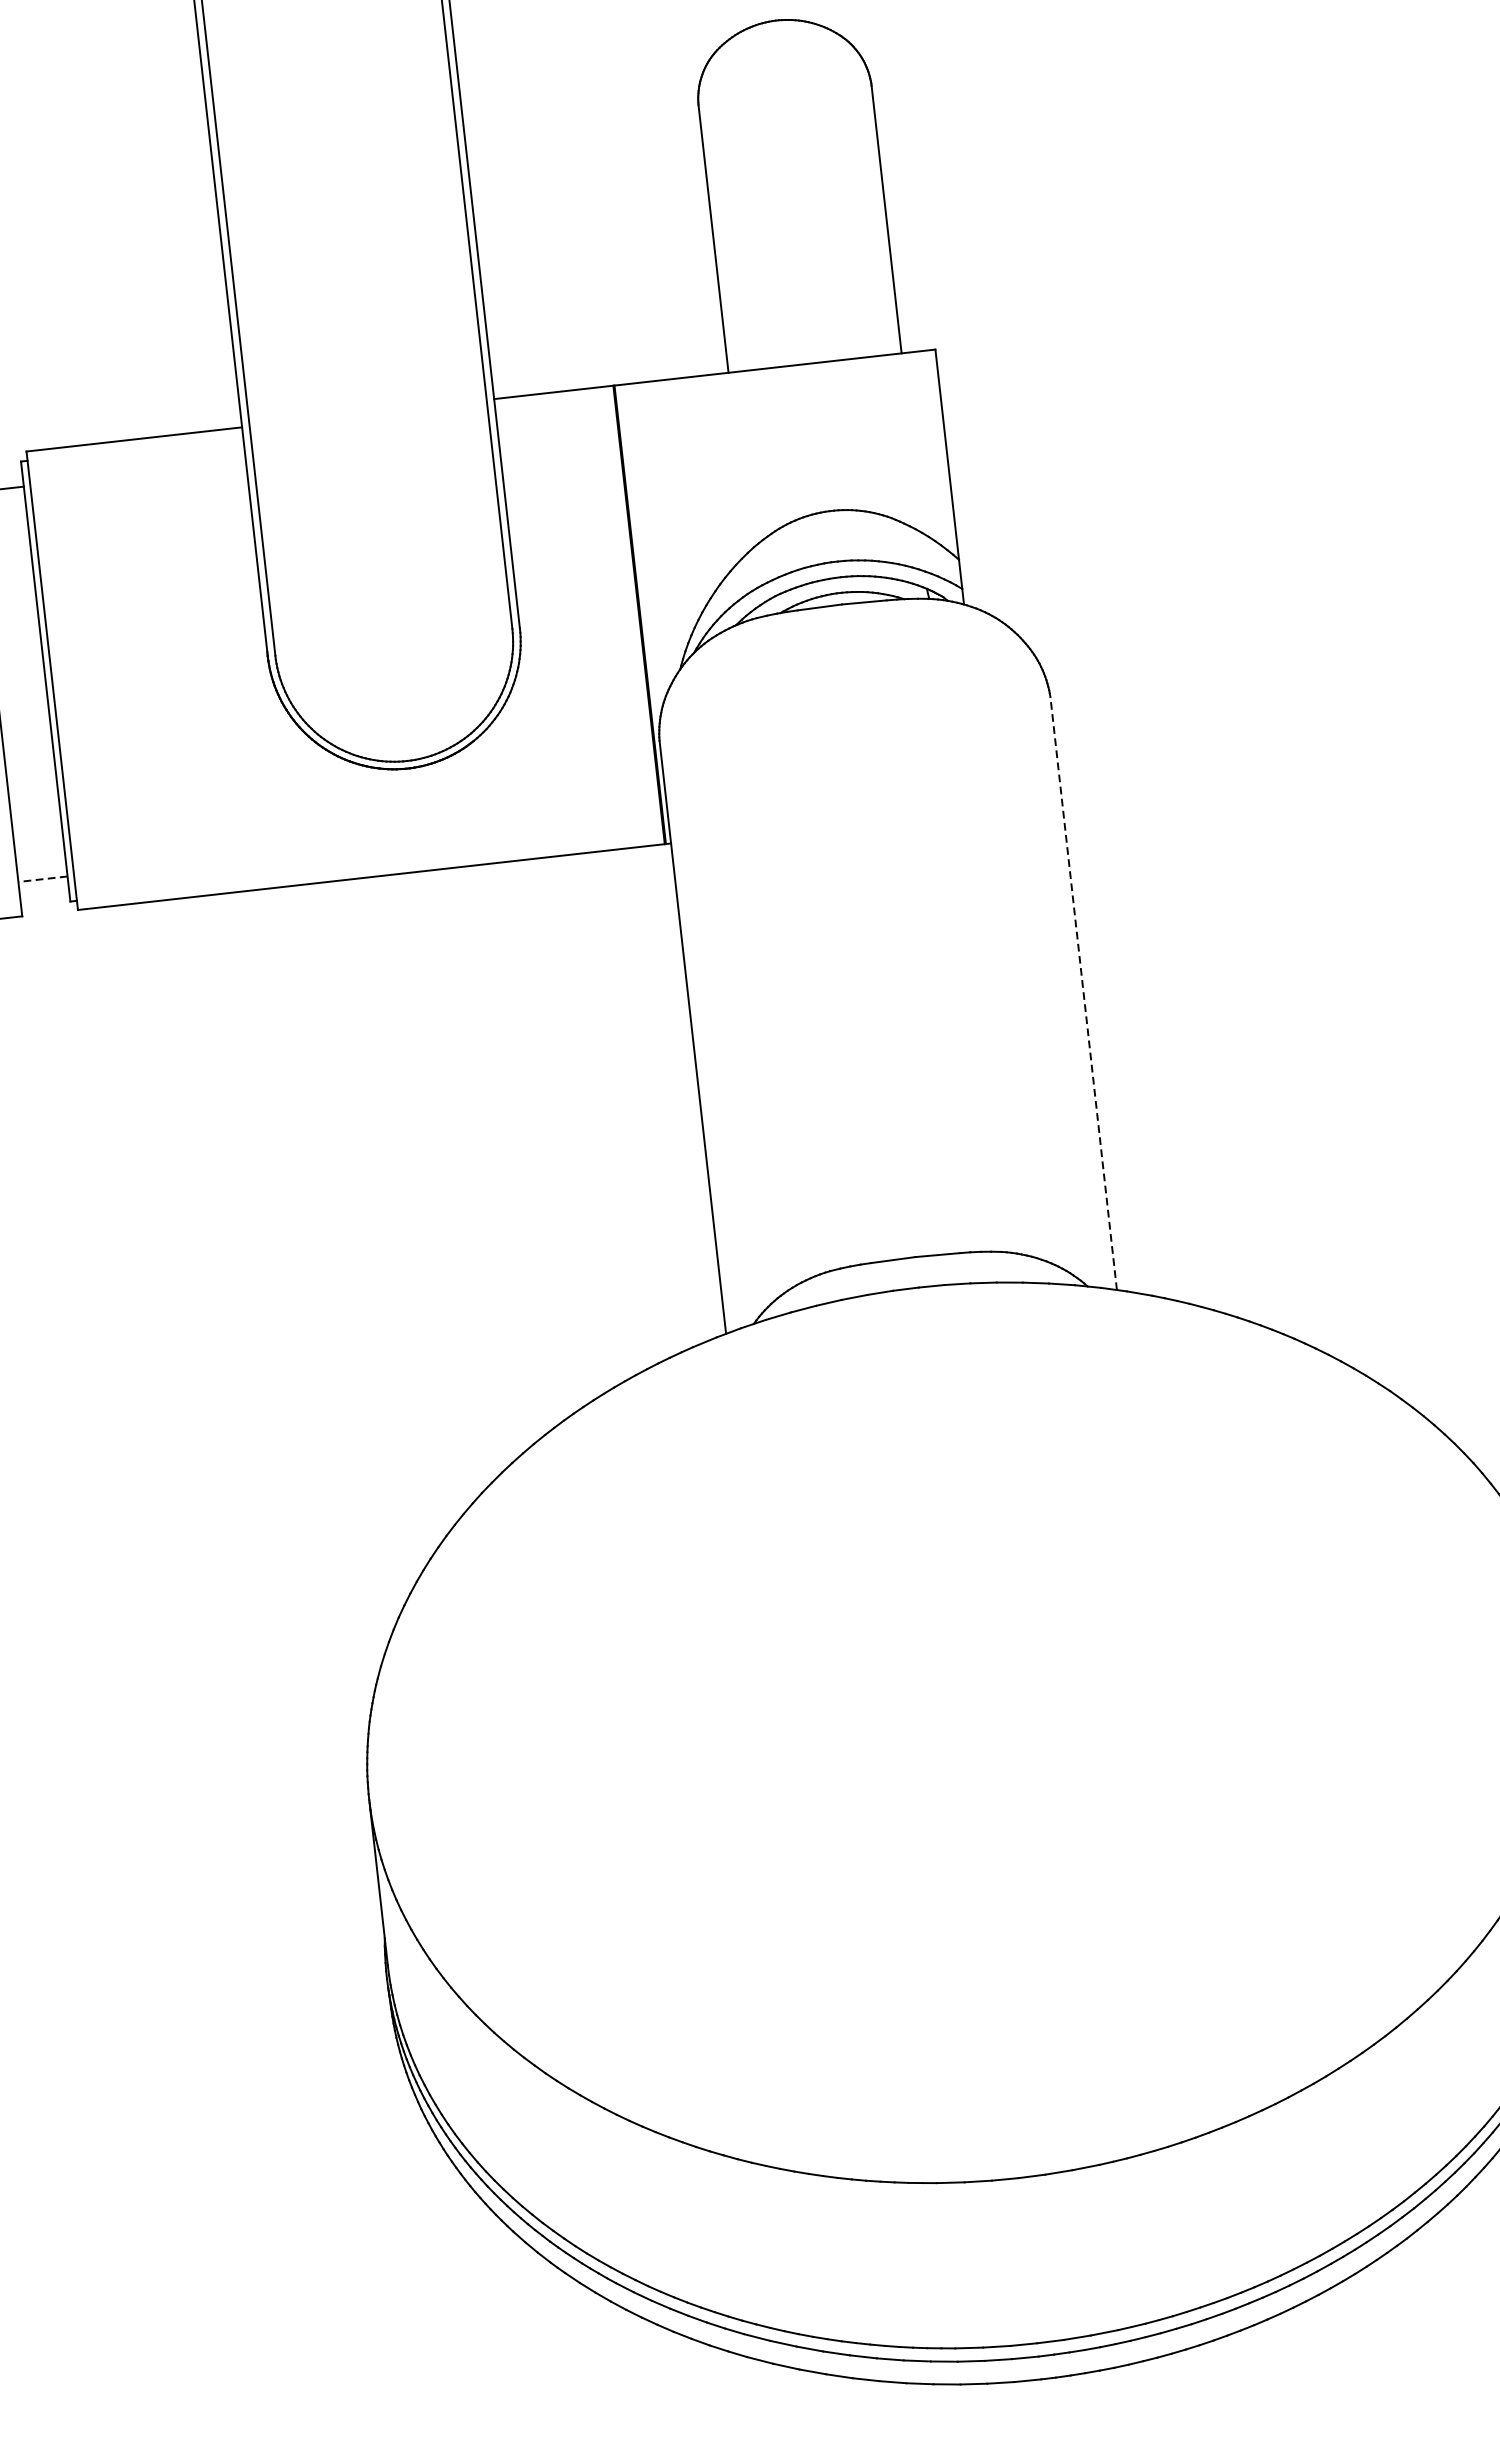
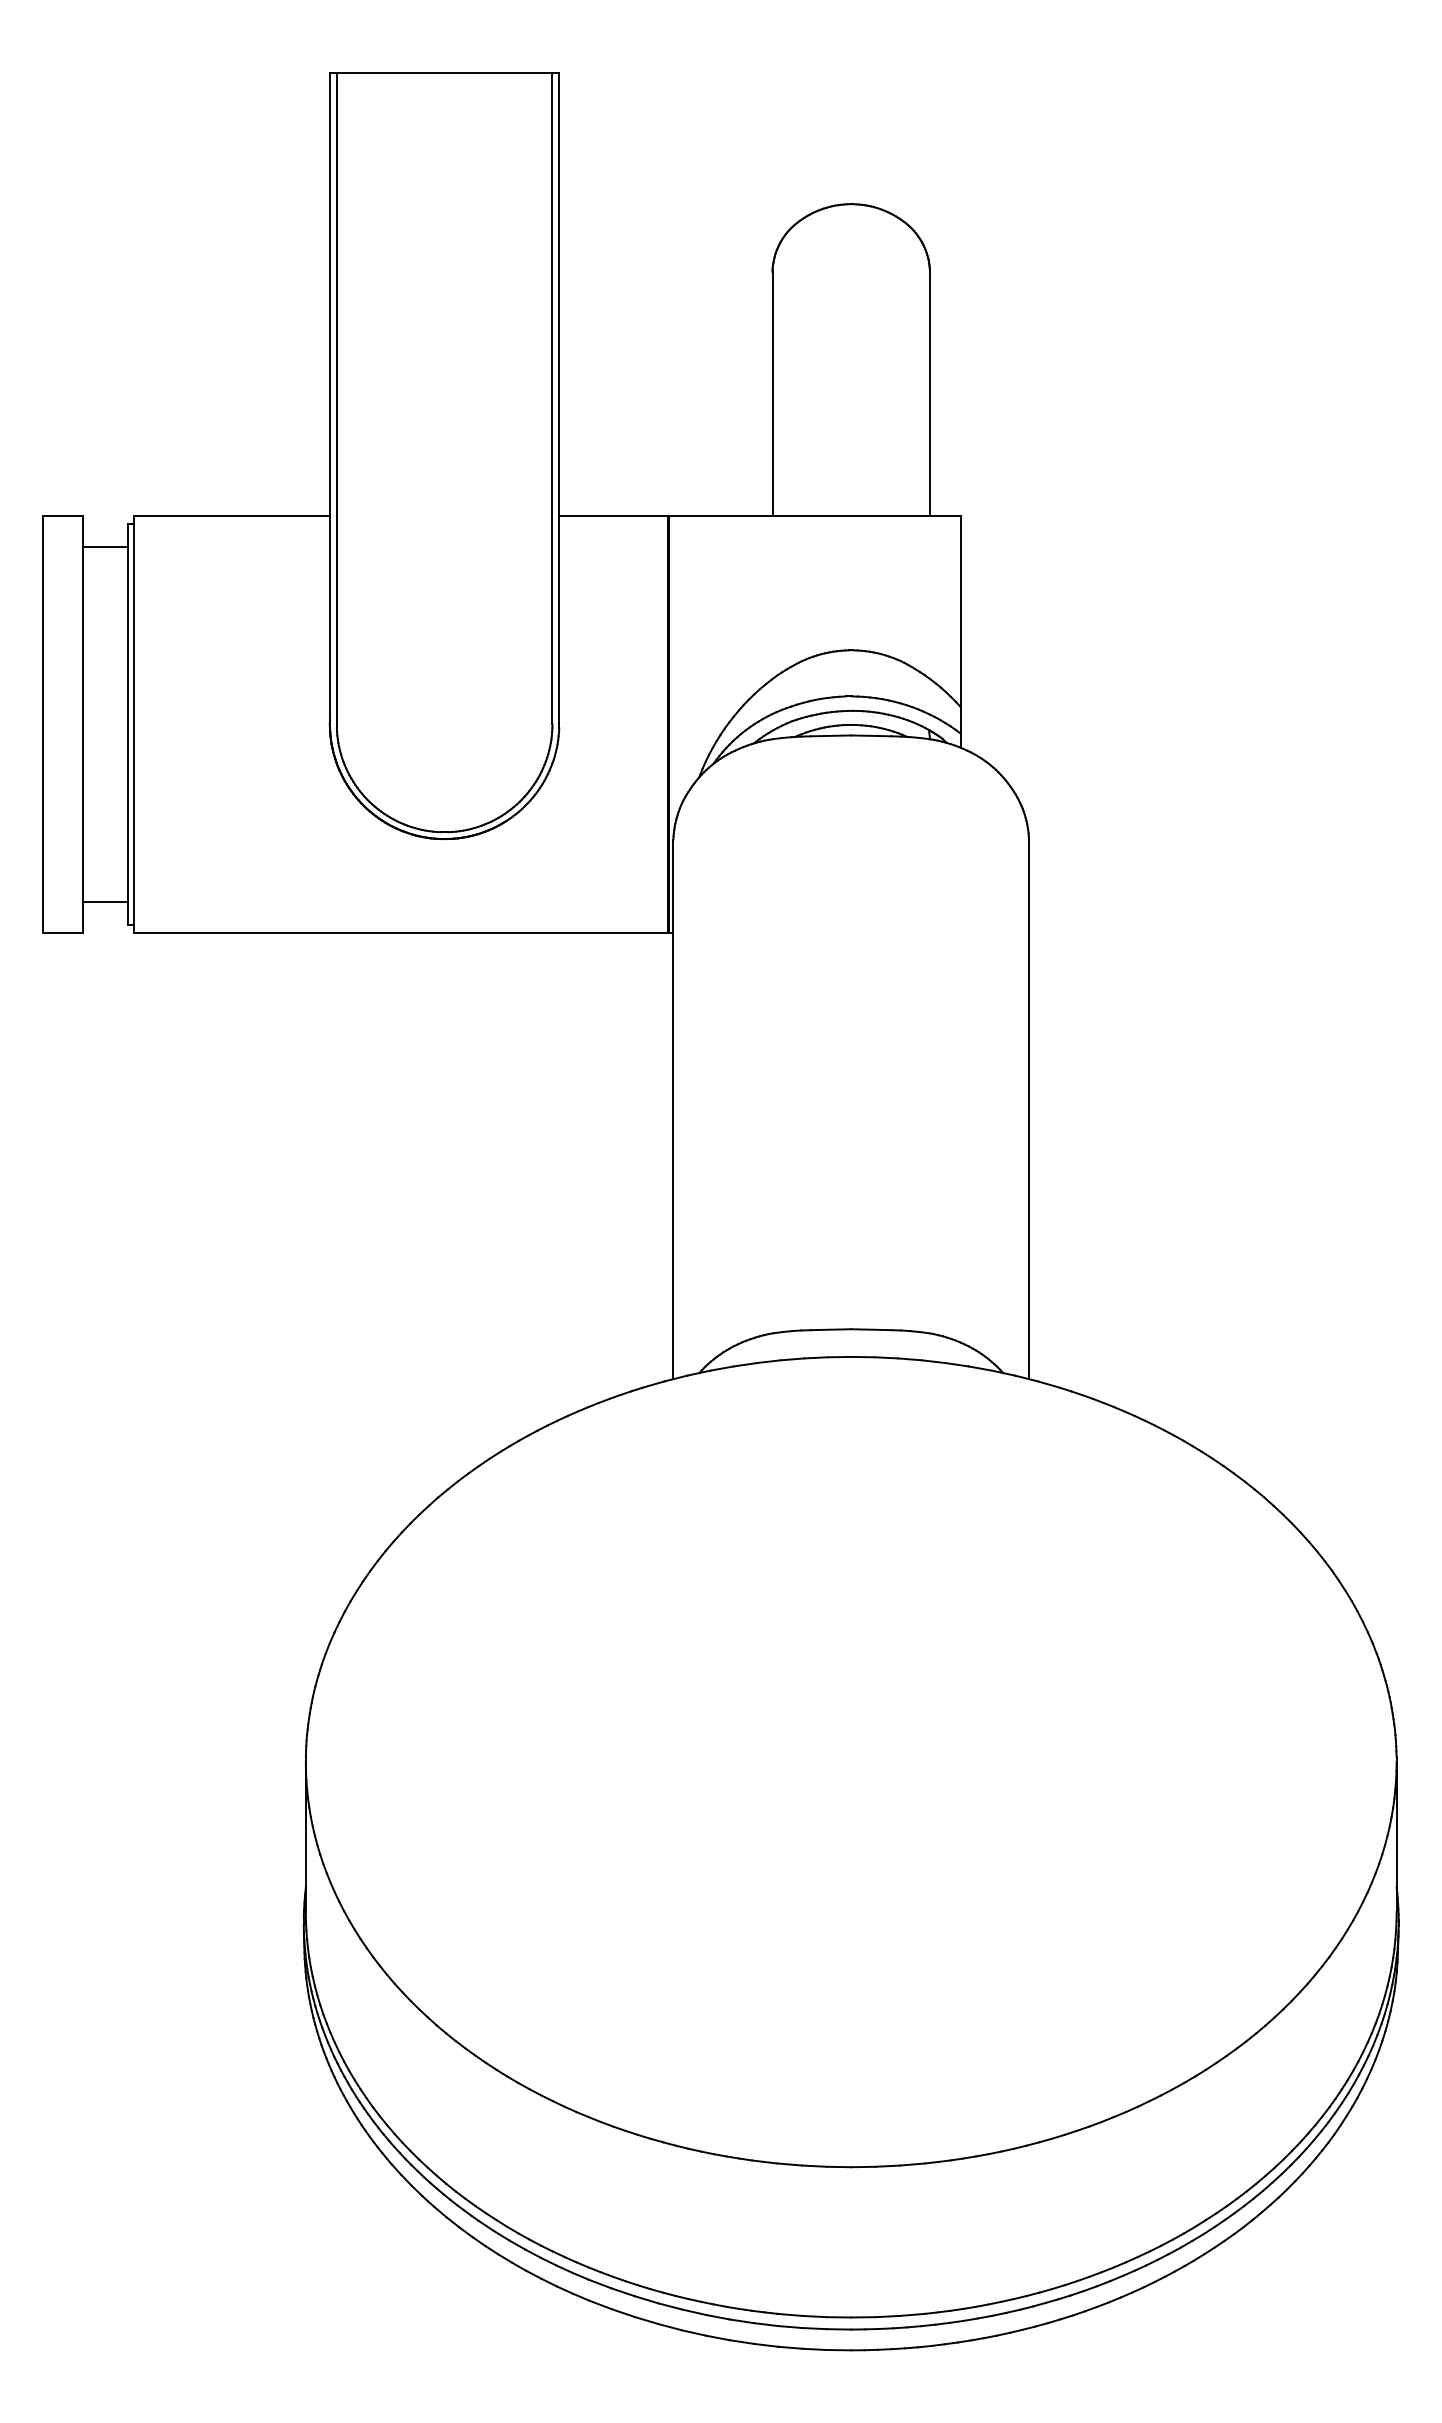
line: (41, 879) -> (104, 901), dashed -> solid
line: (1084, 993) -> (1029, 1109), dashed -> solid

